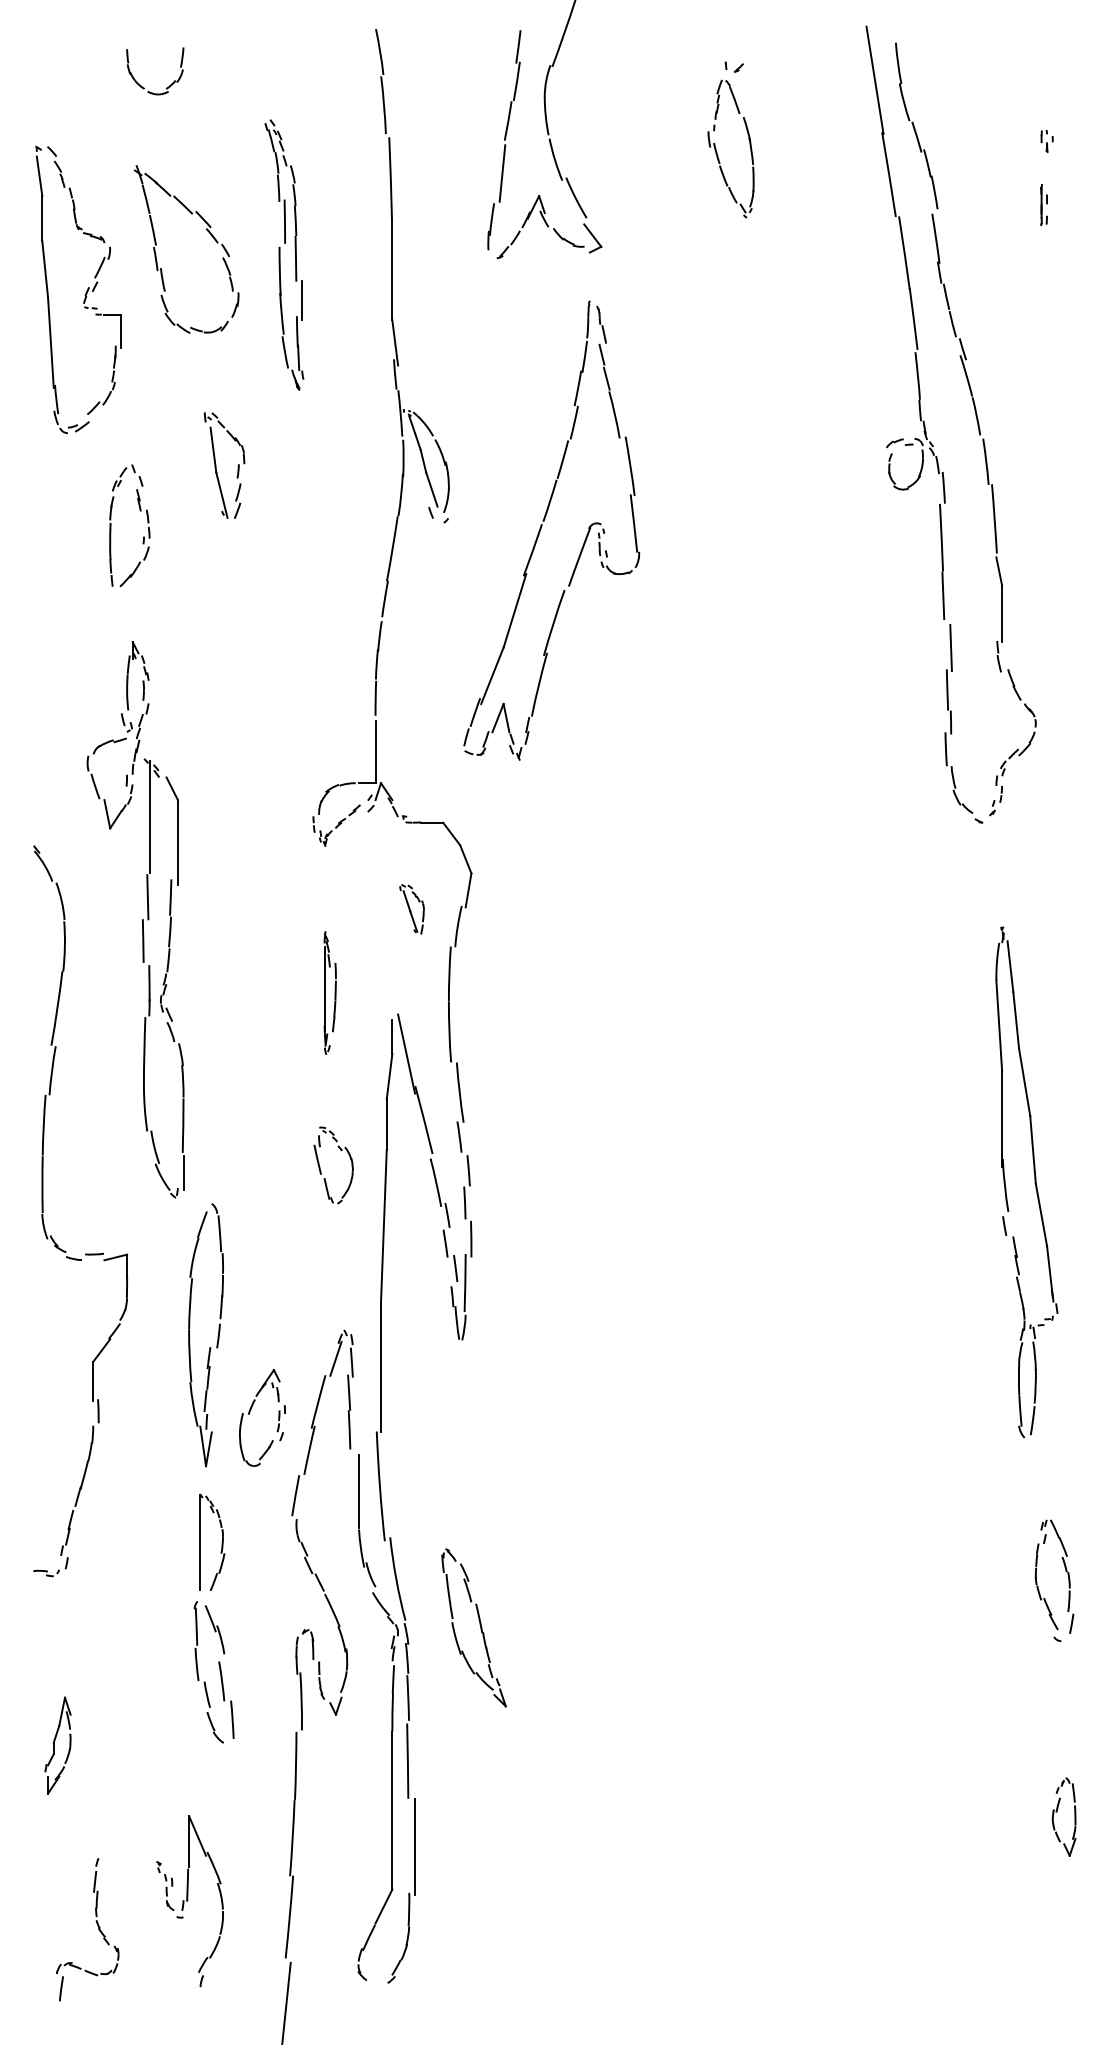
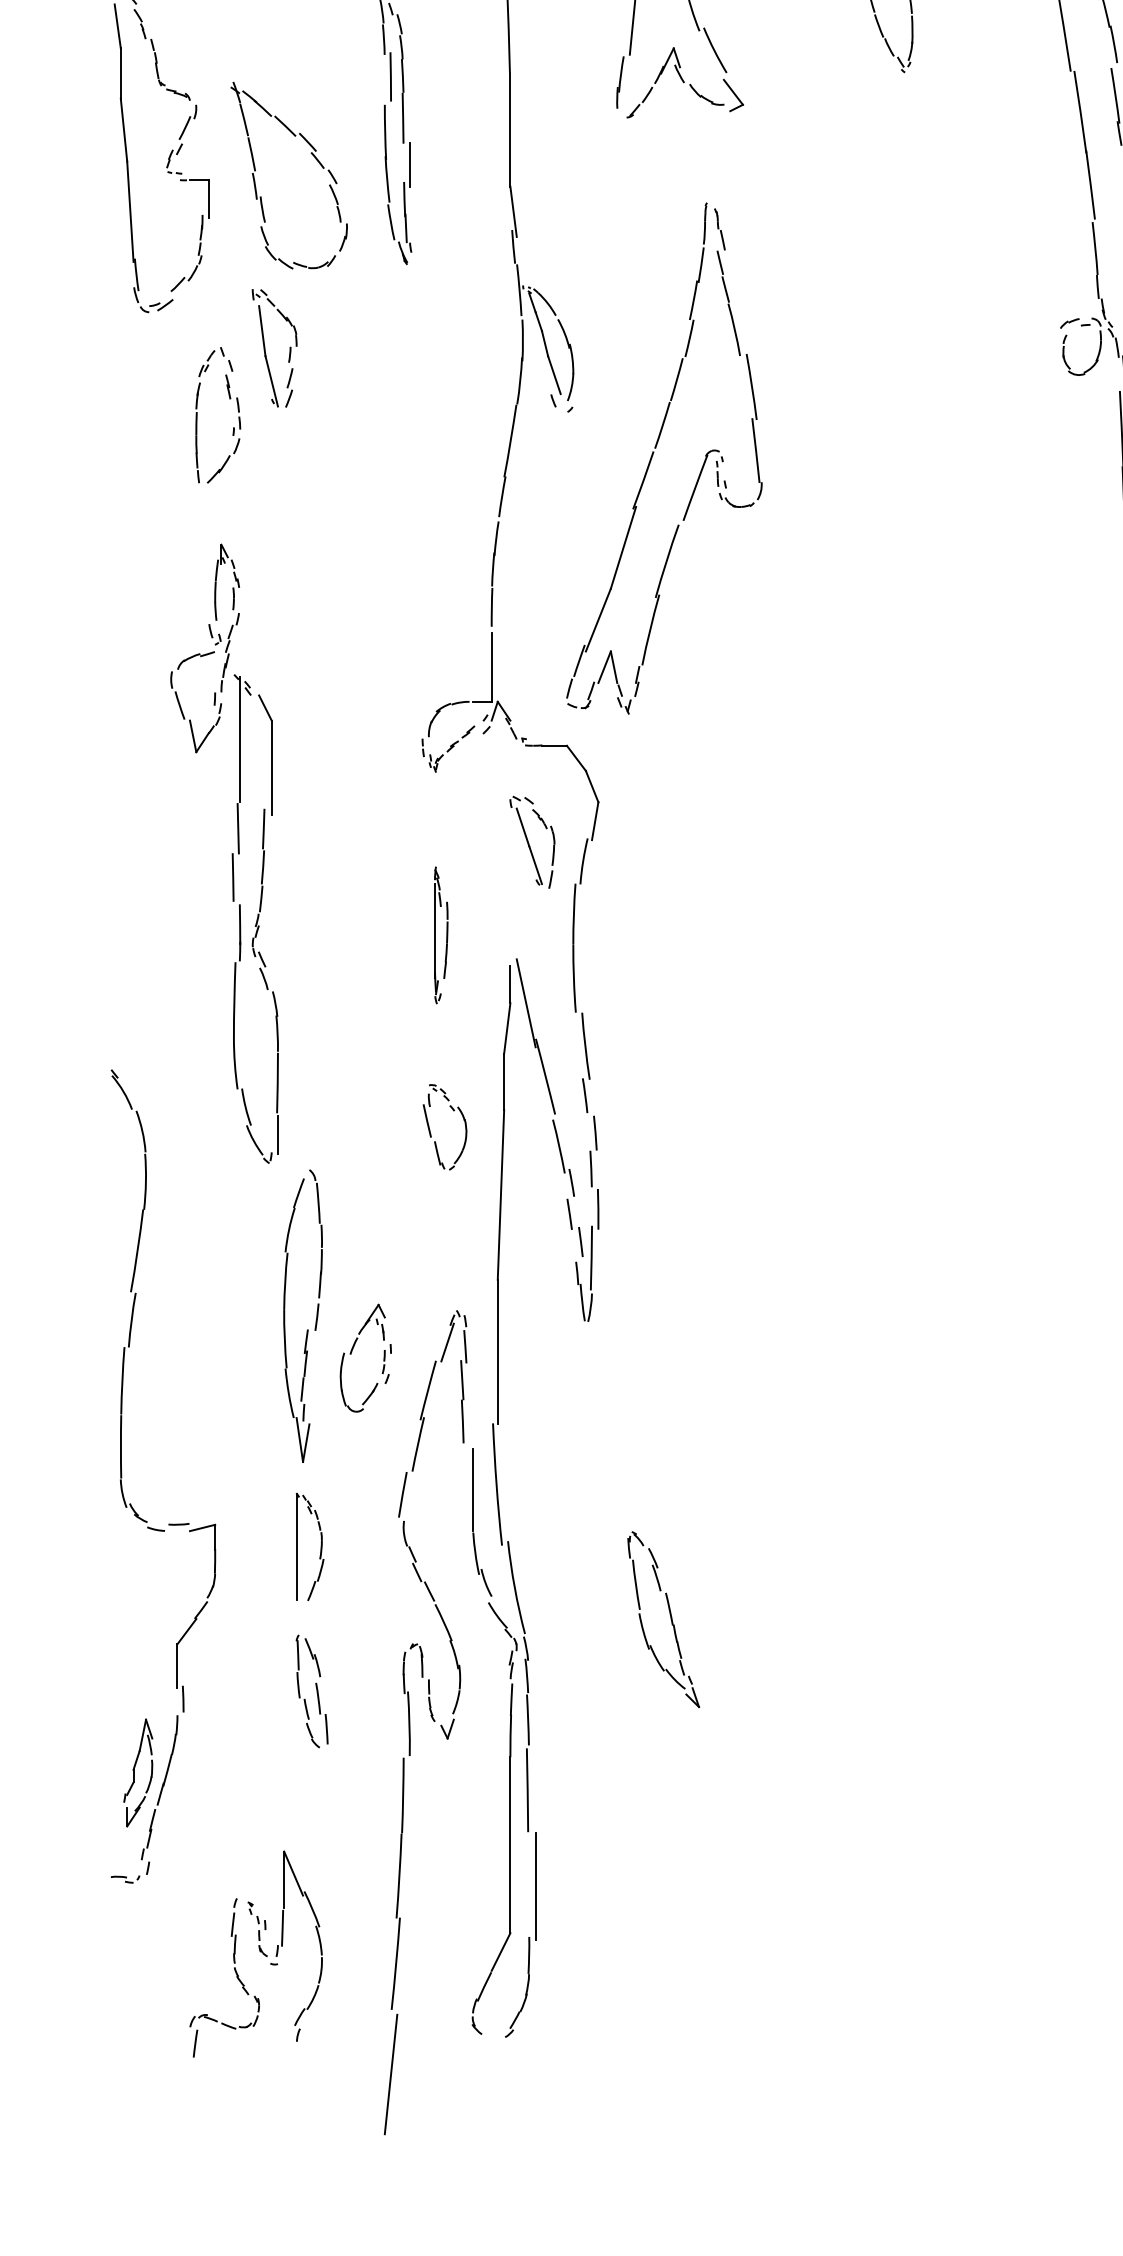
part: (206, 230) -> (311, 154), moved
part: (216, 465) -> (265, 348), moved
part: (542, 526) -> (654, 453), moved
part: (411, 909) -> (531, 842), size x1.67
part: (43, 1211) -> (122, 1476), moved
part: (250, 1412) -> (352, 1352), moved
part: (479, 1624) -> (669, 1615), moved
part: (214, 1672) -> (312, 1691), size x0.71
part: (97, 1926) -> (235, 1974), moved

